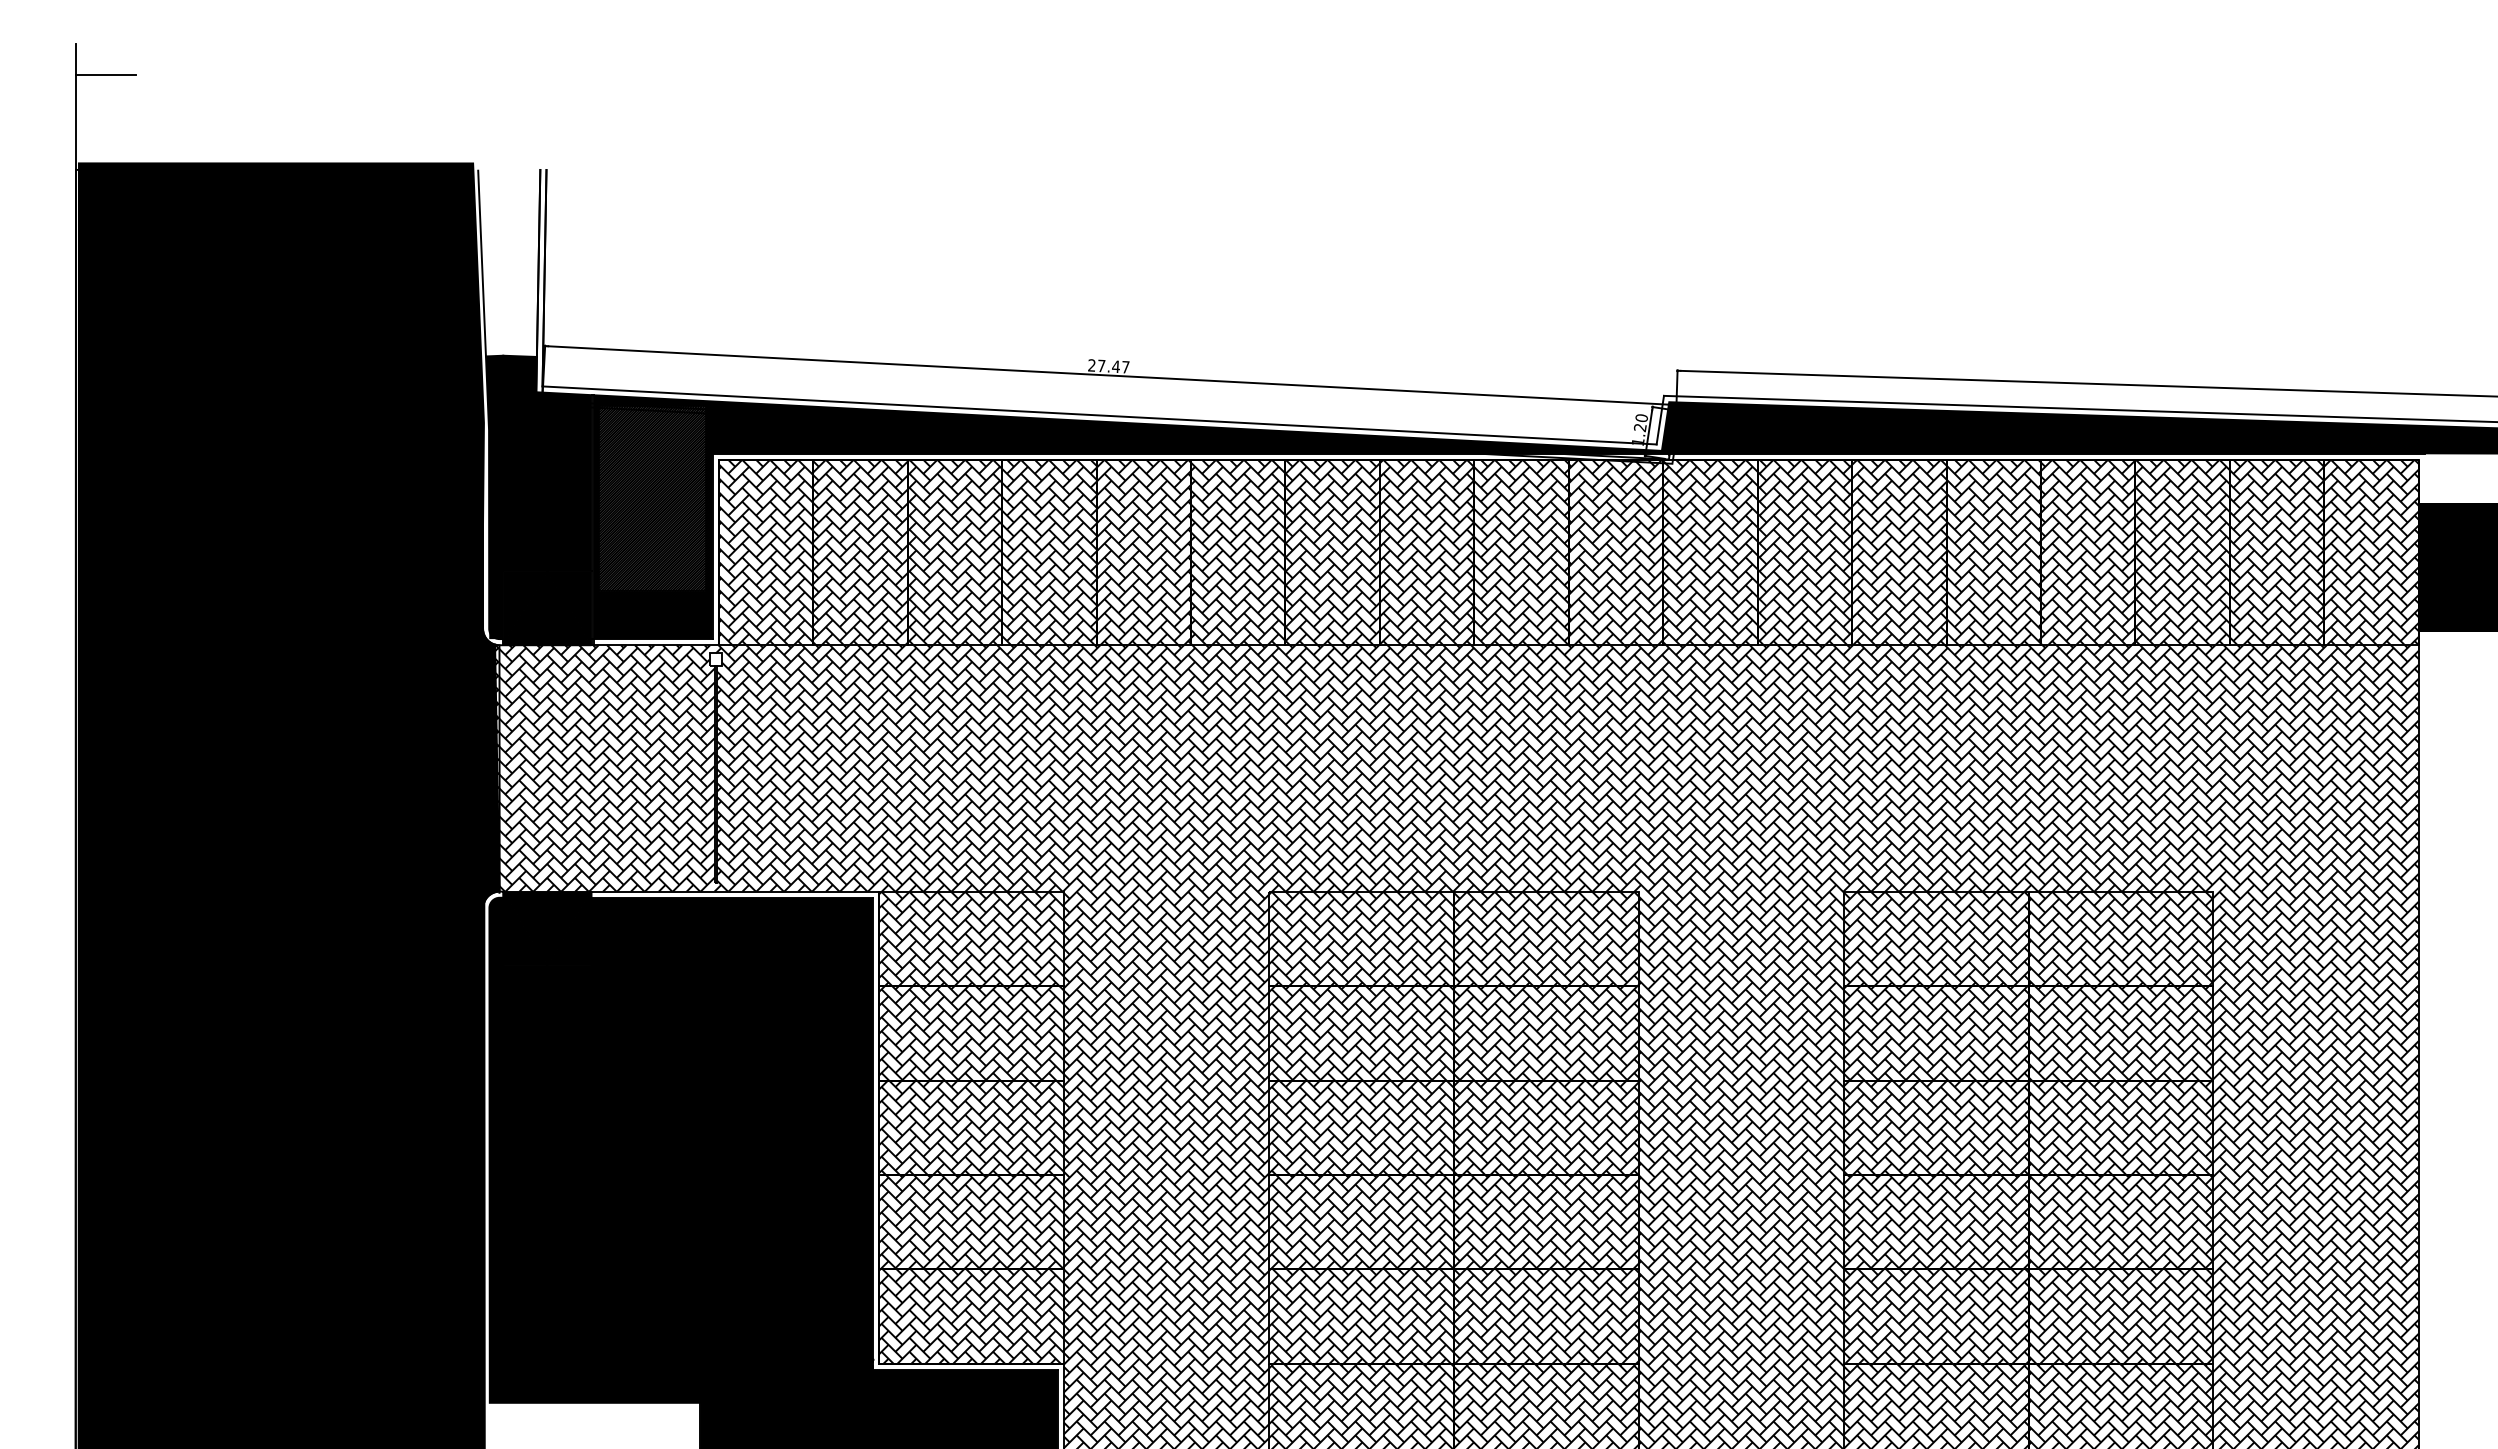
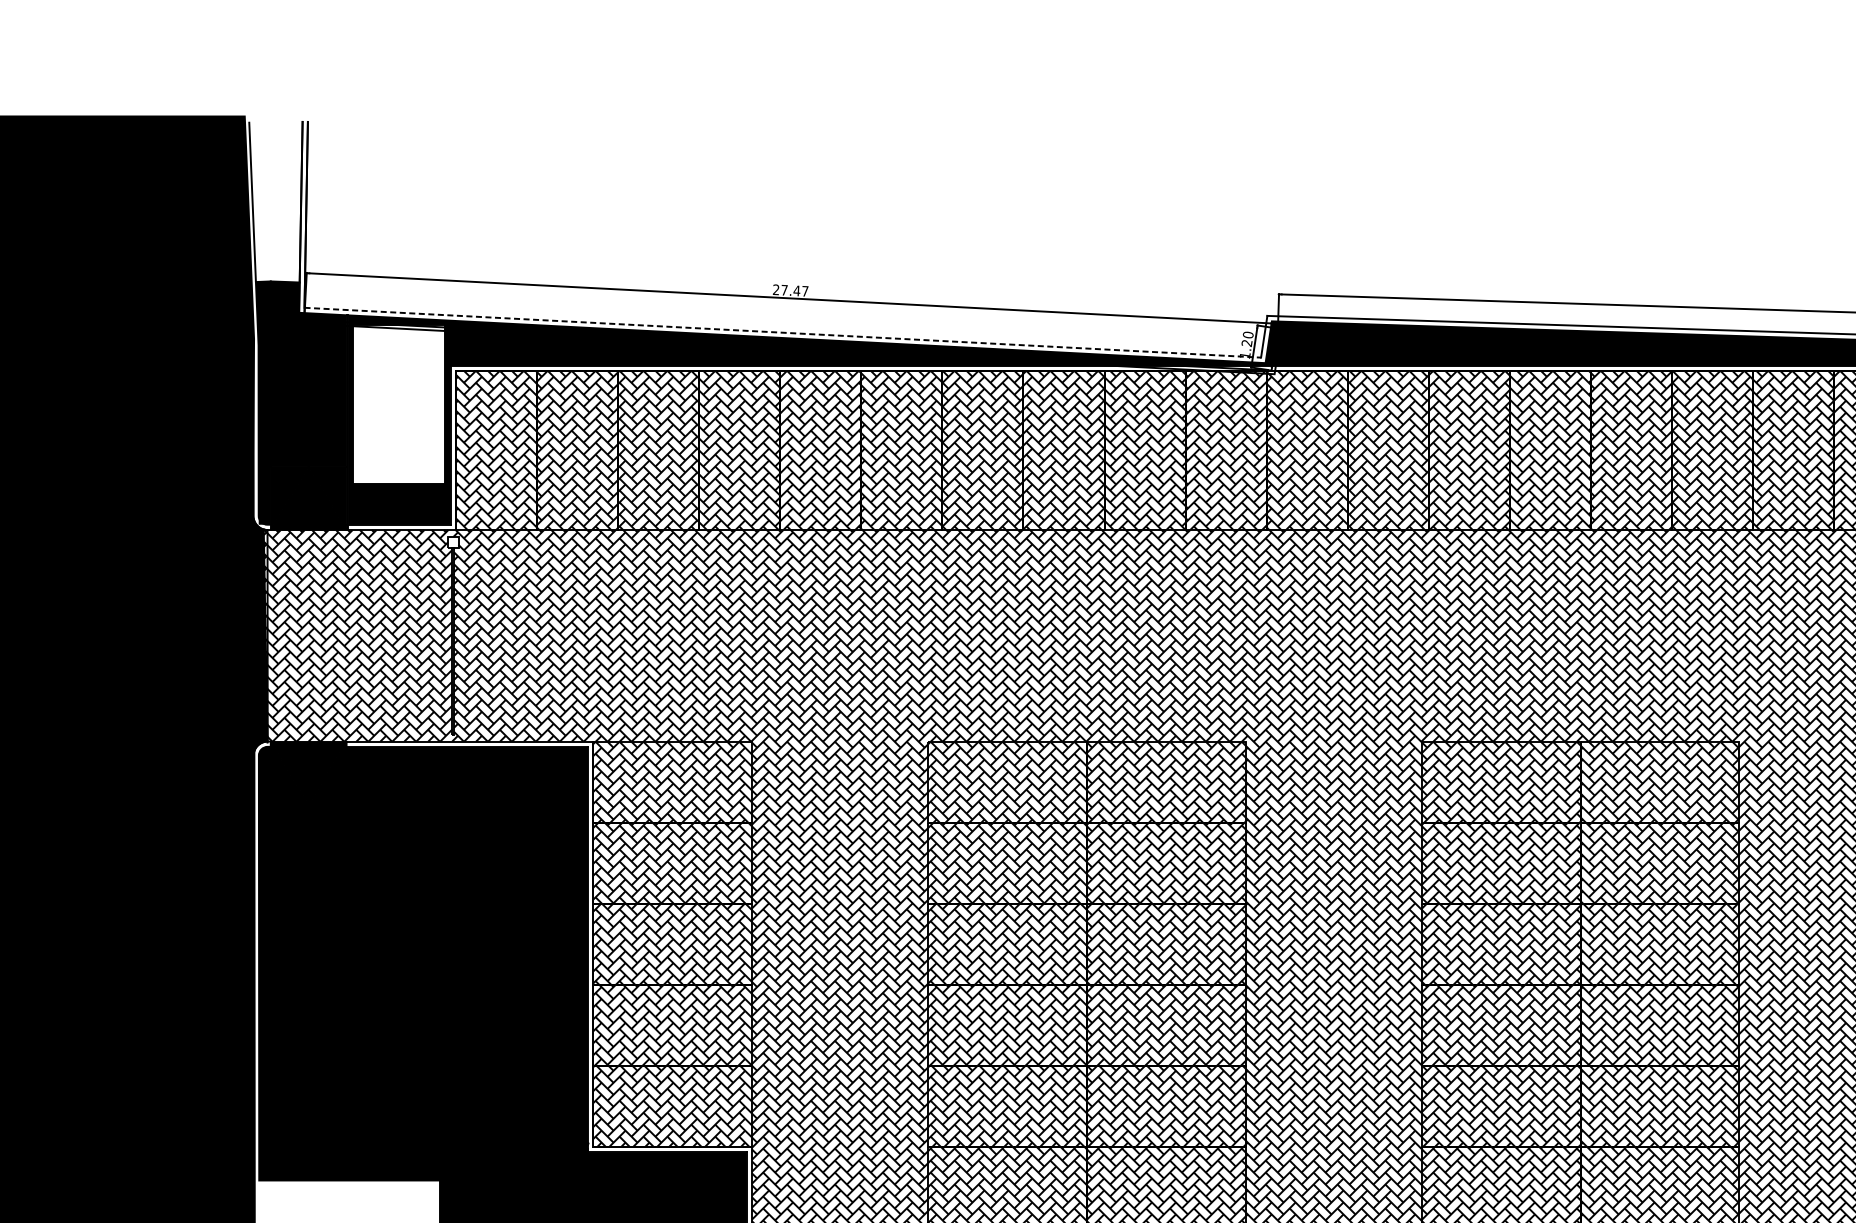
line: (1099, 415) -> (782, 332), solid -> dashed
hatch: (652, 498) -> (398, 404), removed

